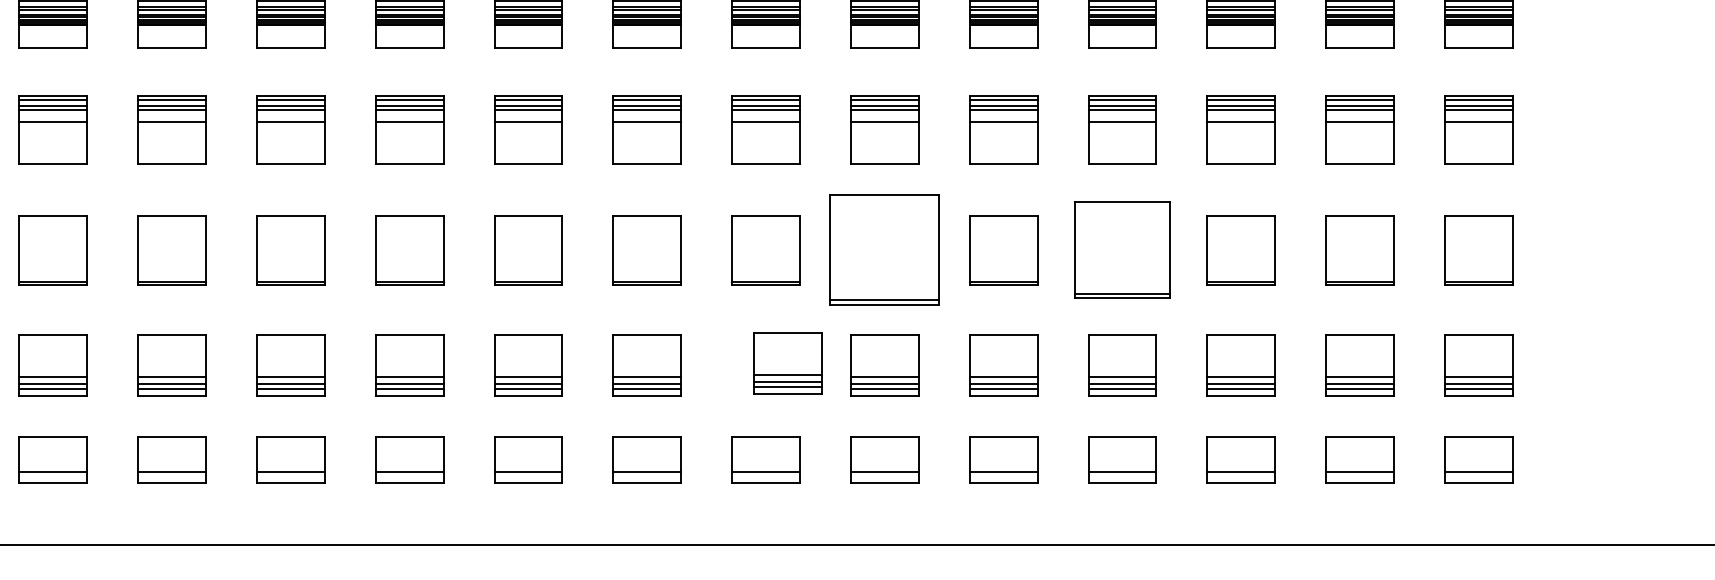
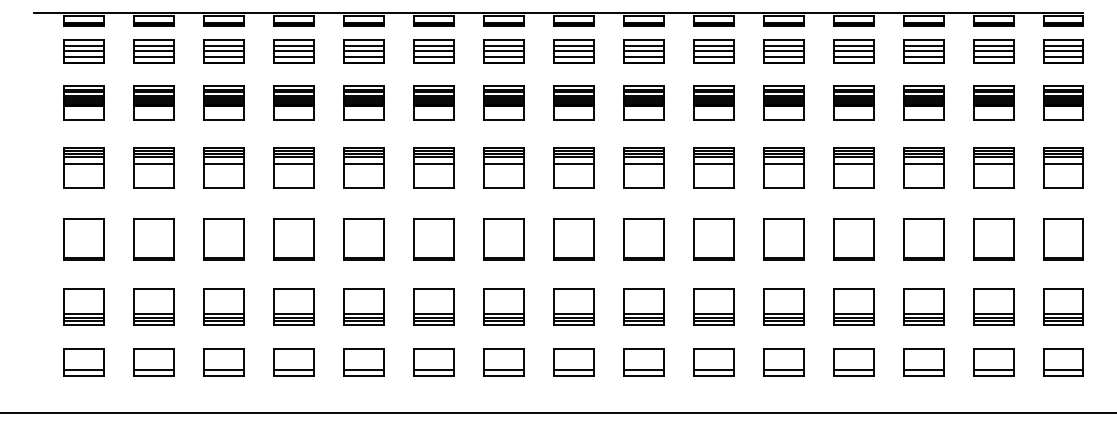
part: (884, 250) -> (713, 239), size x0.62
part: (1122, 250) -> (853, 239), size x0.71
part: (788, 362) -> (643, 306), moved

